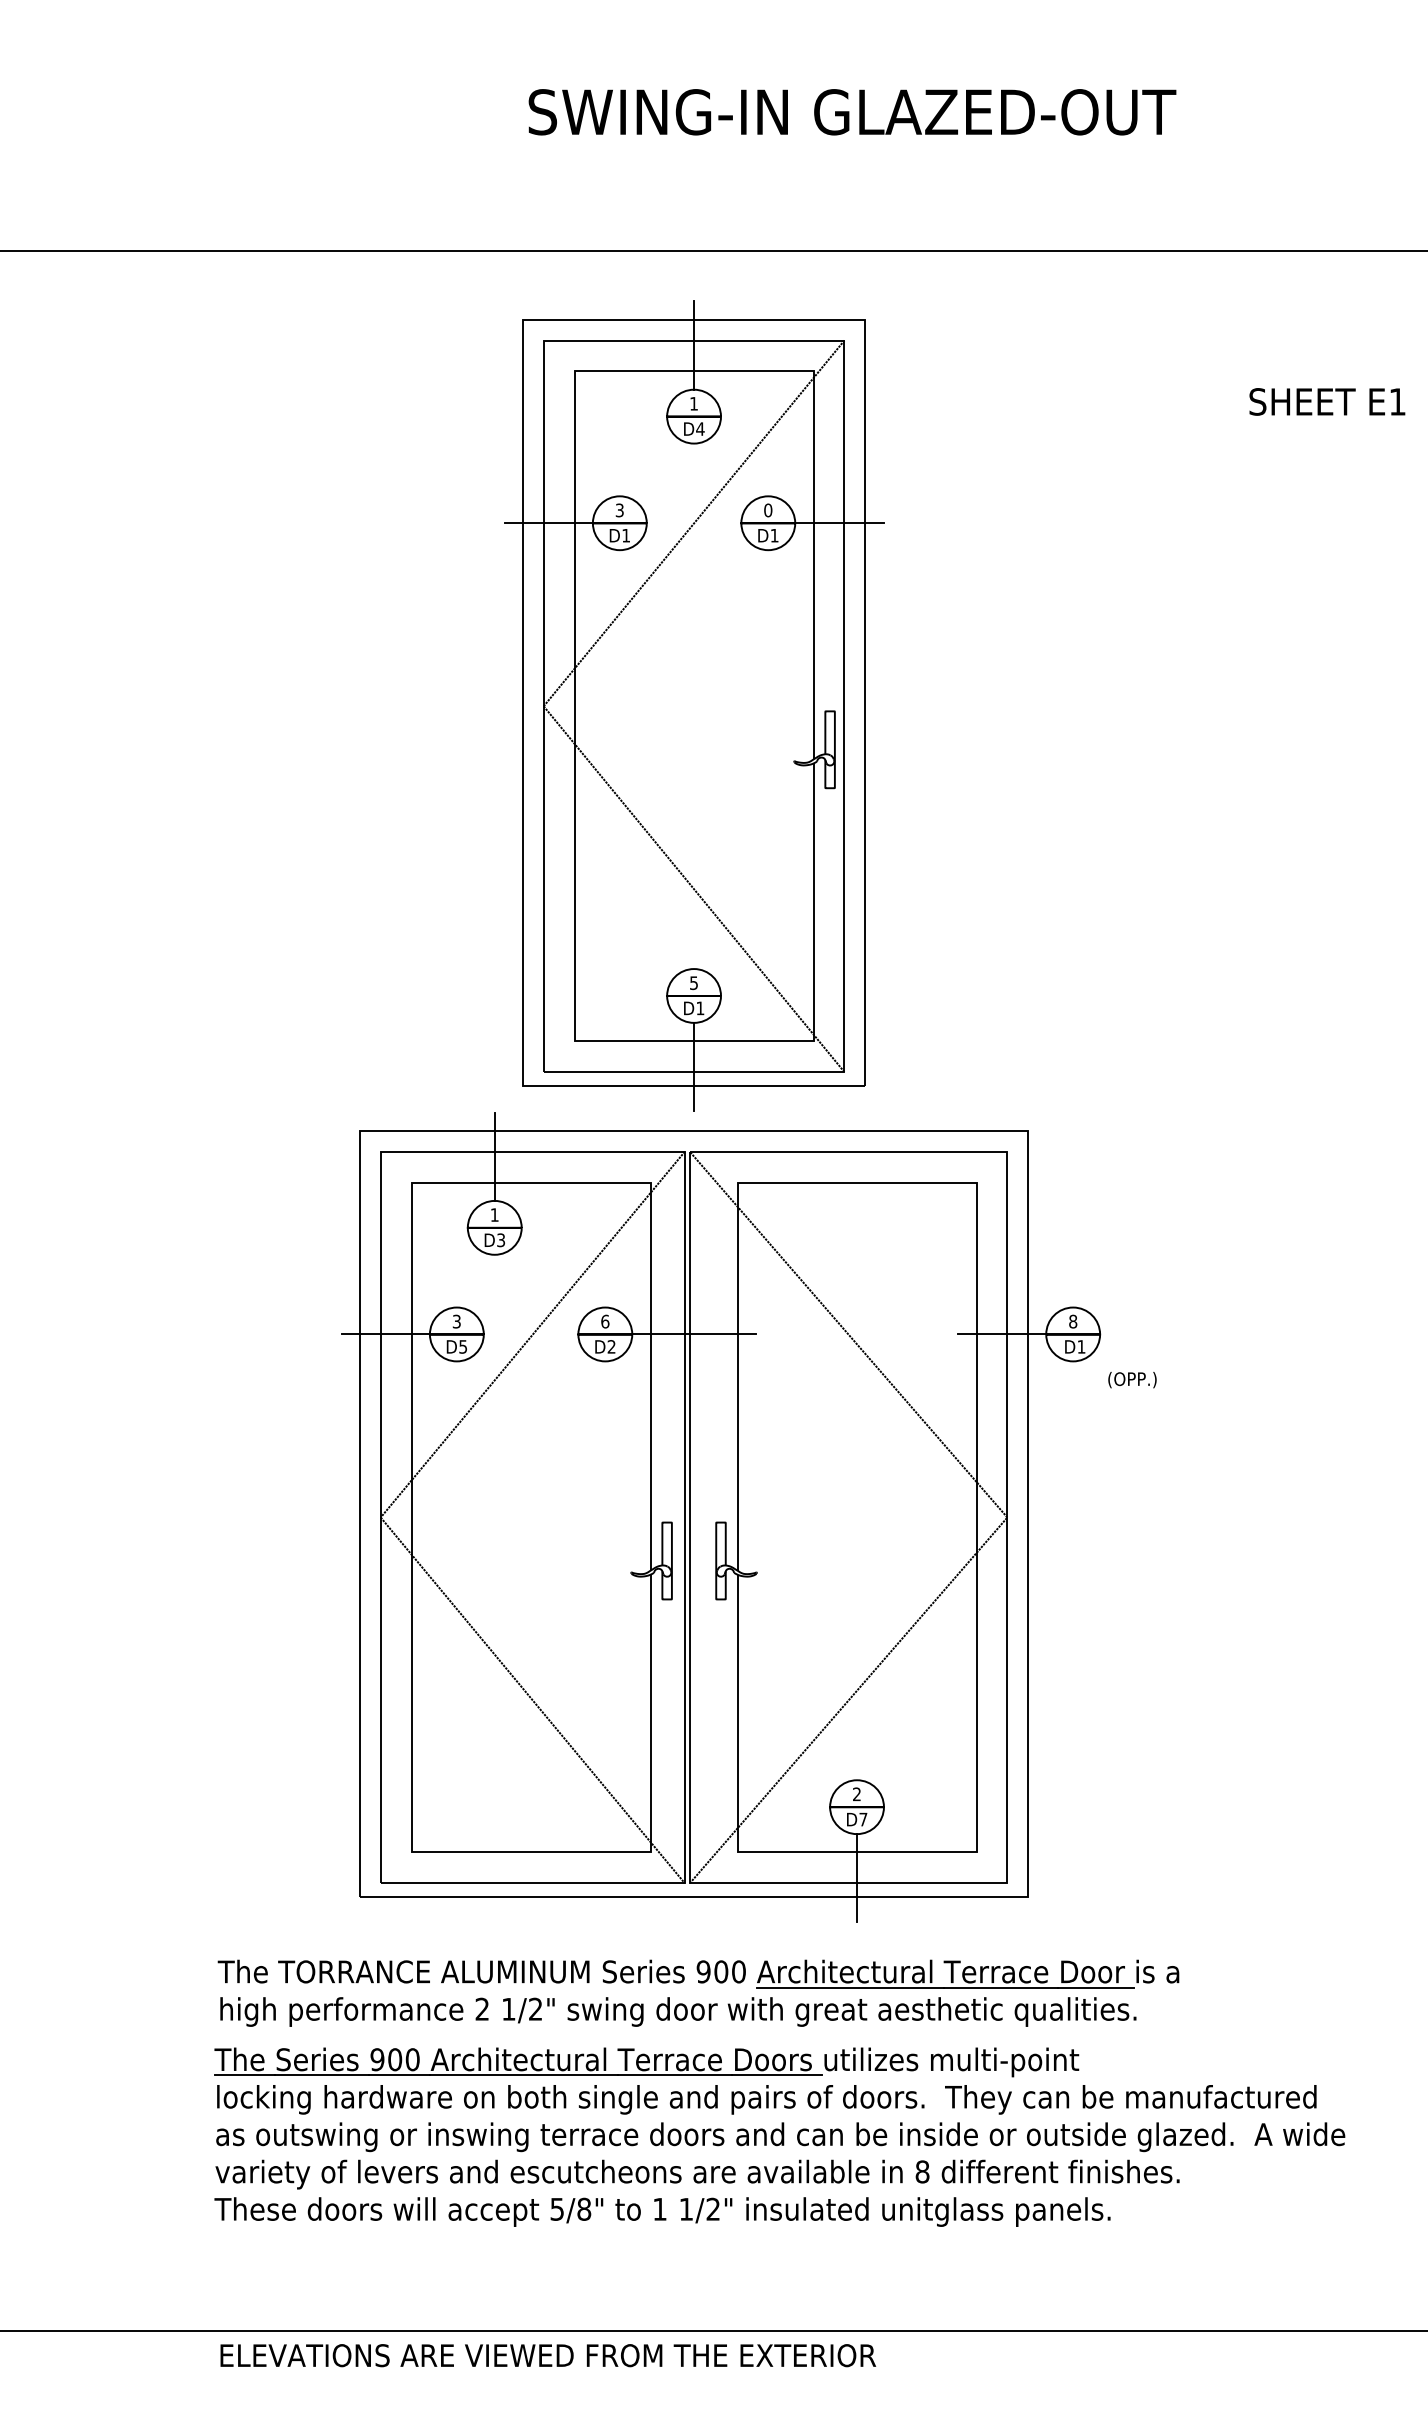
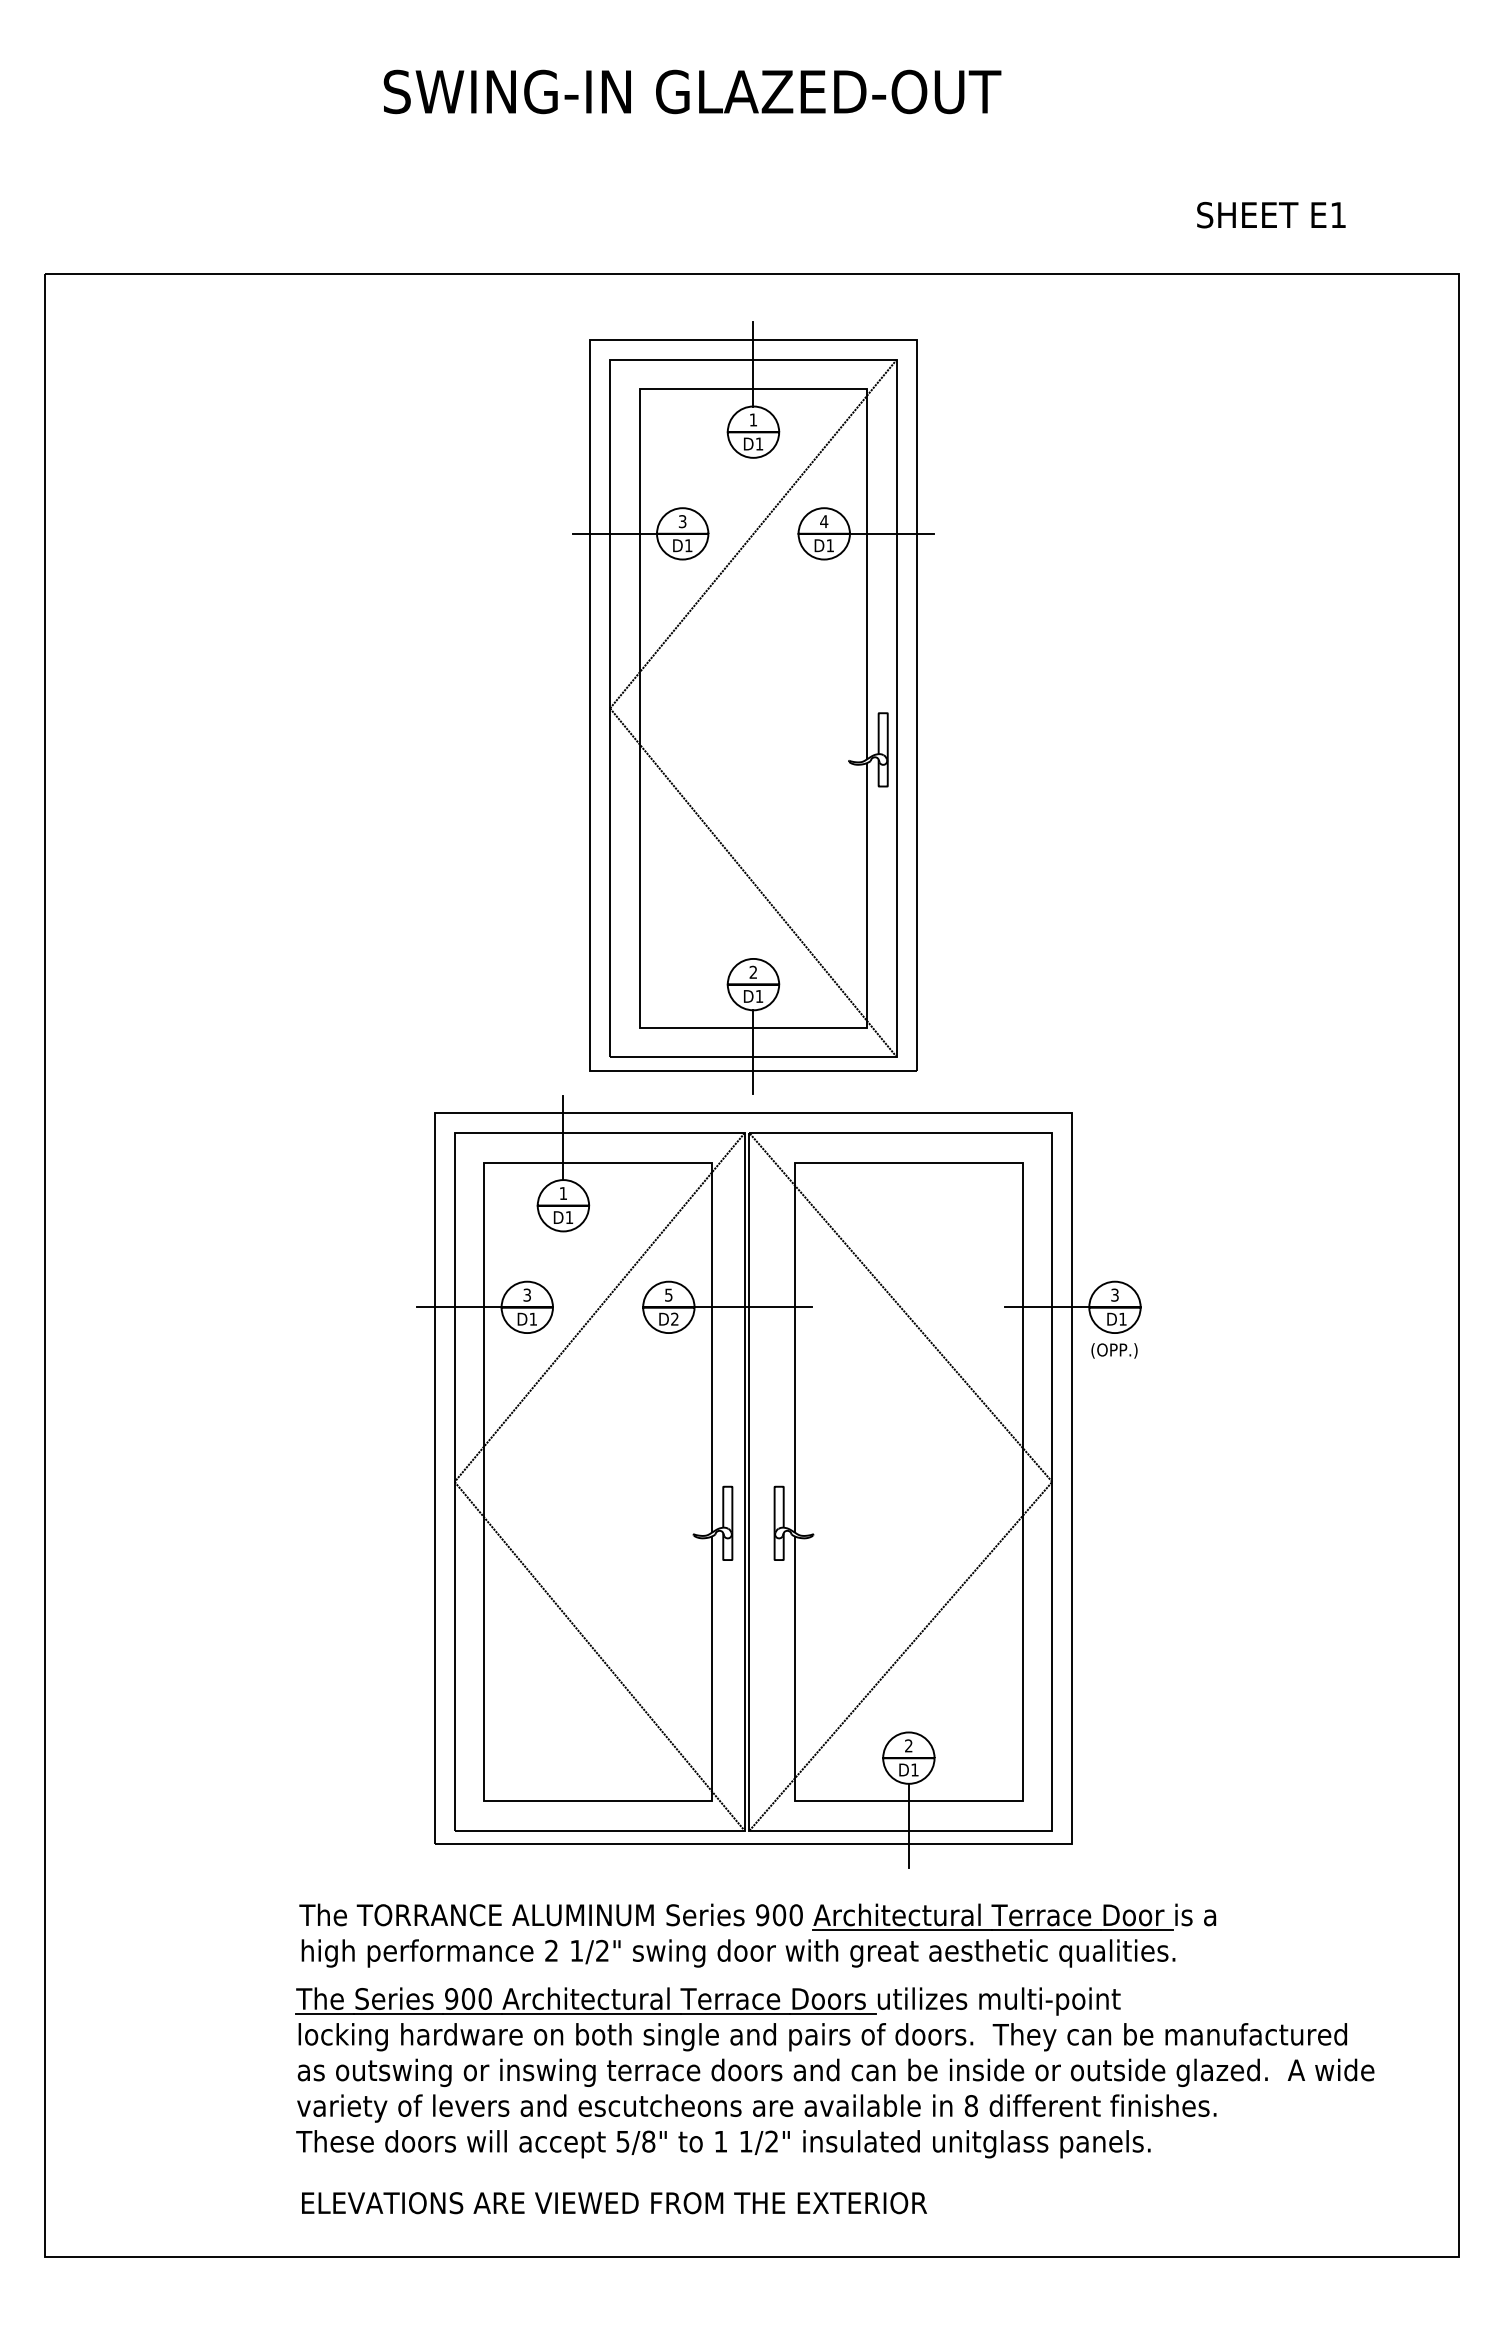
text: (852, 111) -> (692, 91), moved
text: (1327, 402) -> (1271, 215), moved
text: (700, 428) -> (759, 443), D4 -> D1
text: (768, 510) -> (824, 521), 0 -> 4
text: (694, 982) -> (753, 971), 5 -> 2
text: (501, 1240) -> (569, 1217), D3 -> D1
text: (604, 1320) -> (668, 1294), 6 -> 5
text: (1072, 1320) -> (1114, 1294), 8 -> 3
text: (462, 1346) -> (532, 1318), D5 -> D1
text: (1132, 1379) -> (1114, 1350), moved
text: (862, 1819) -> (914, 1769), D7 -> D1
text: (548, 2356) -> (614, 2203), moved

